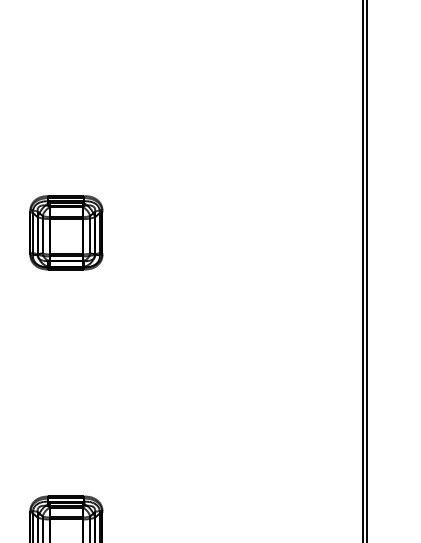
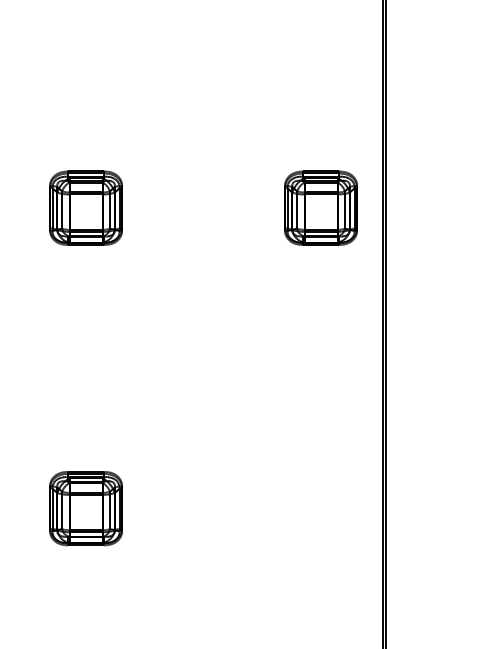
part: (300, 232) -> (320, 207), added

